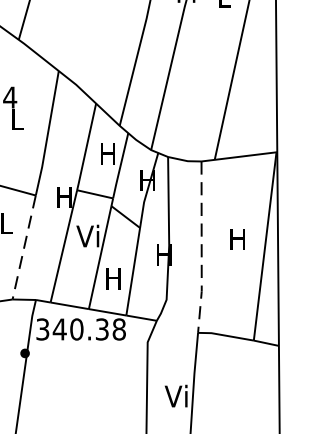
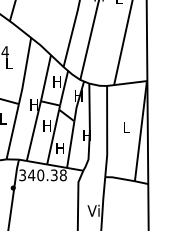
text: (87, 235) -> (46, 125), Vi -> H
text: (238, 239) -> (126, 127), H -> L
line: (23, 248) -> (12, 132), dashed -> solid
line: (202, 248) -> (107, 132), dashed -> solid

